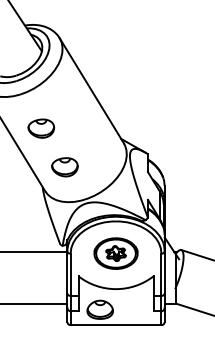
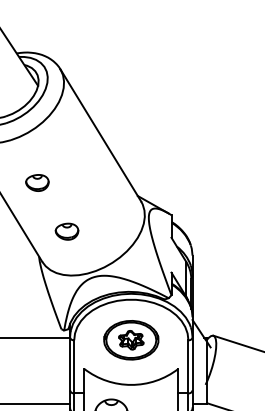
part: (41, 128) -> (37, 182), size x0.7
part: (64, 167) -> (66, 231), size x0.7

